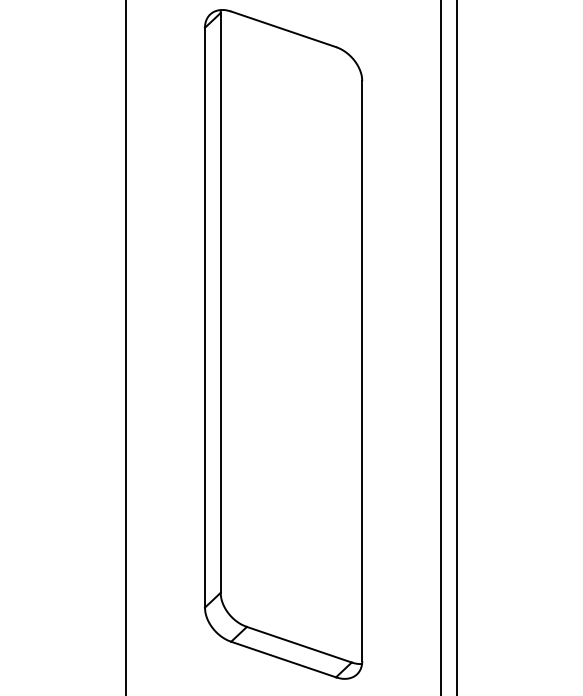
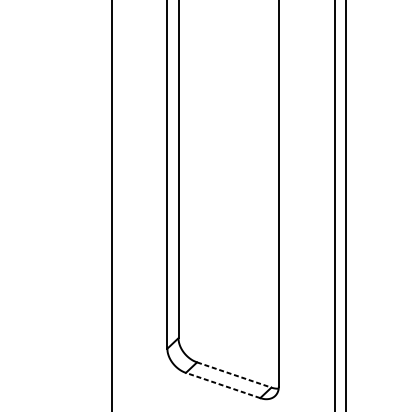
line: (299, 644) -> (234, 374), solid -> dashed
line: (283, 659) -> (223, 385), solid -> dashed

